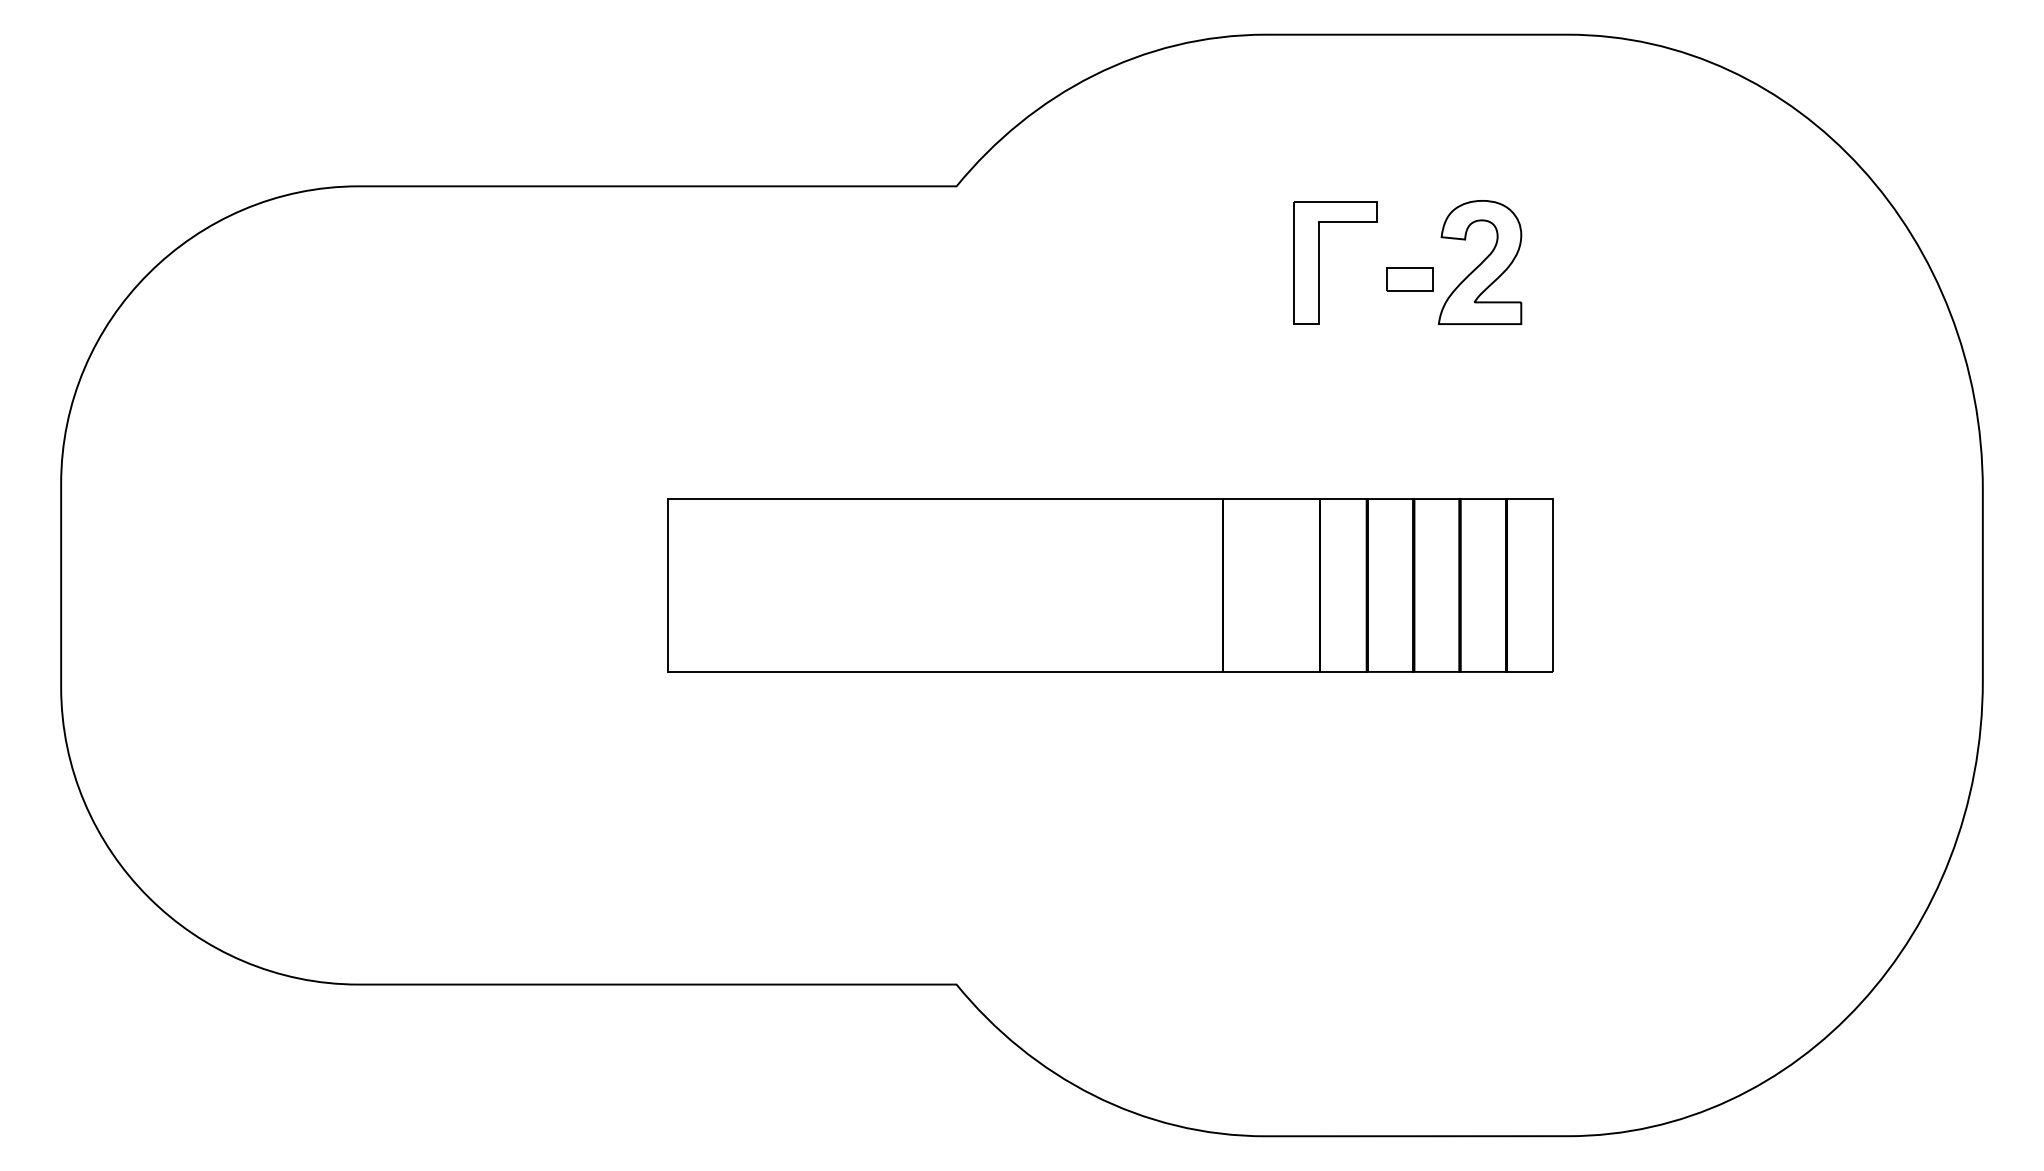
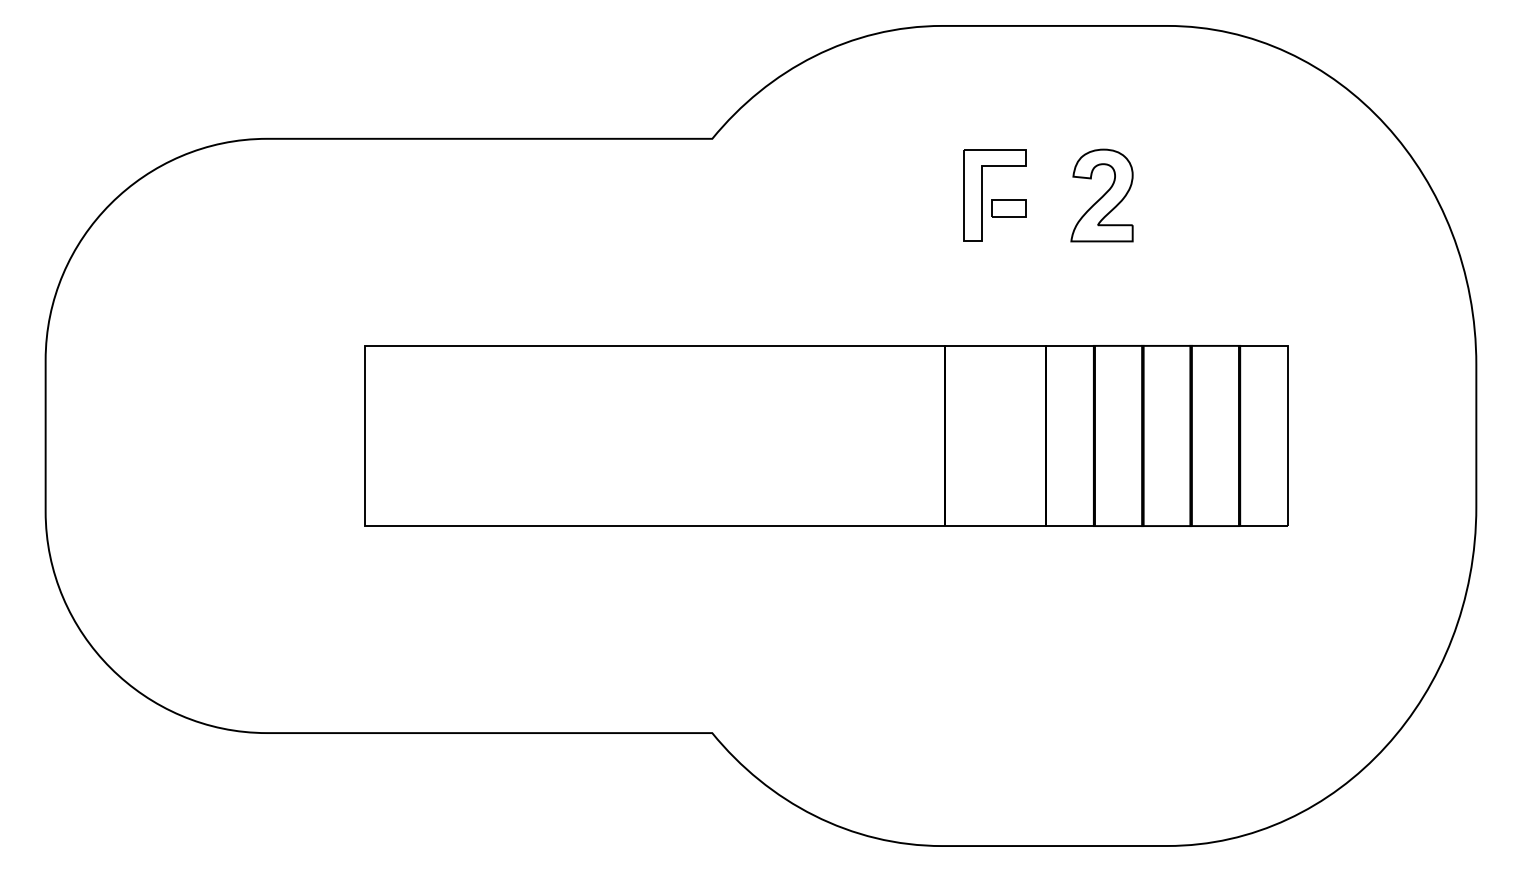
part: (1409, 279) -> (1008, 208), moved
part: (1109, 584) -> (826, 435), size x1.4

